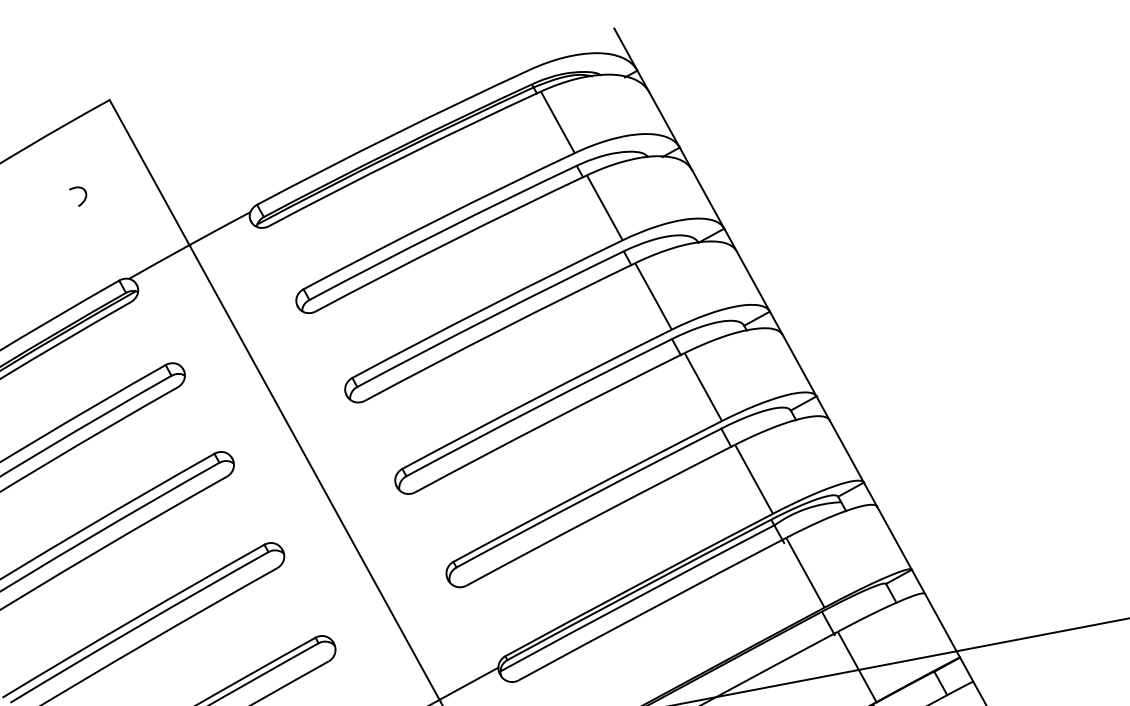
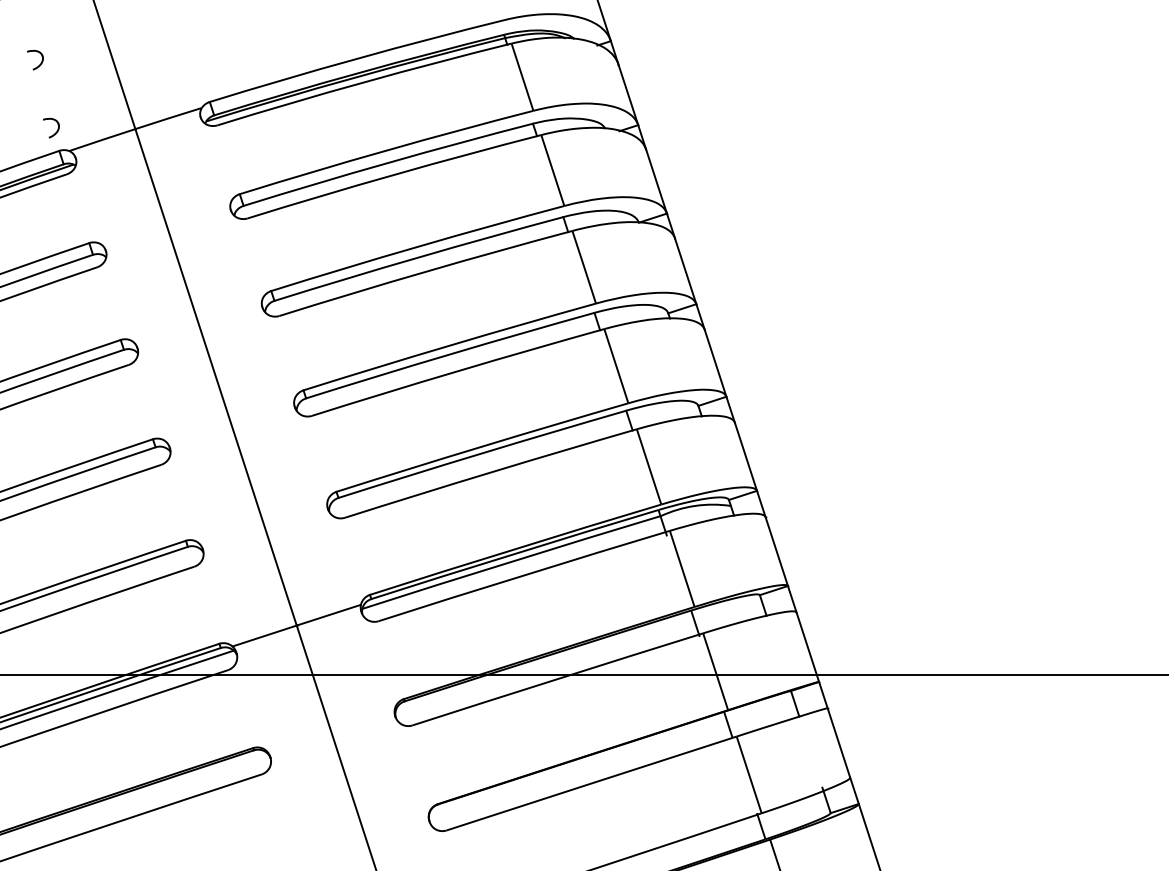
part: (113, 259) -> (57, 128), added

